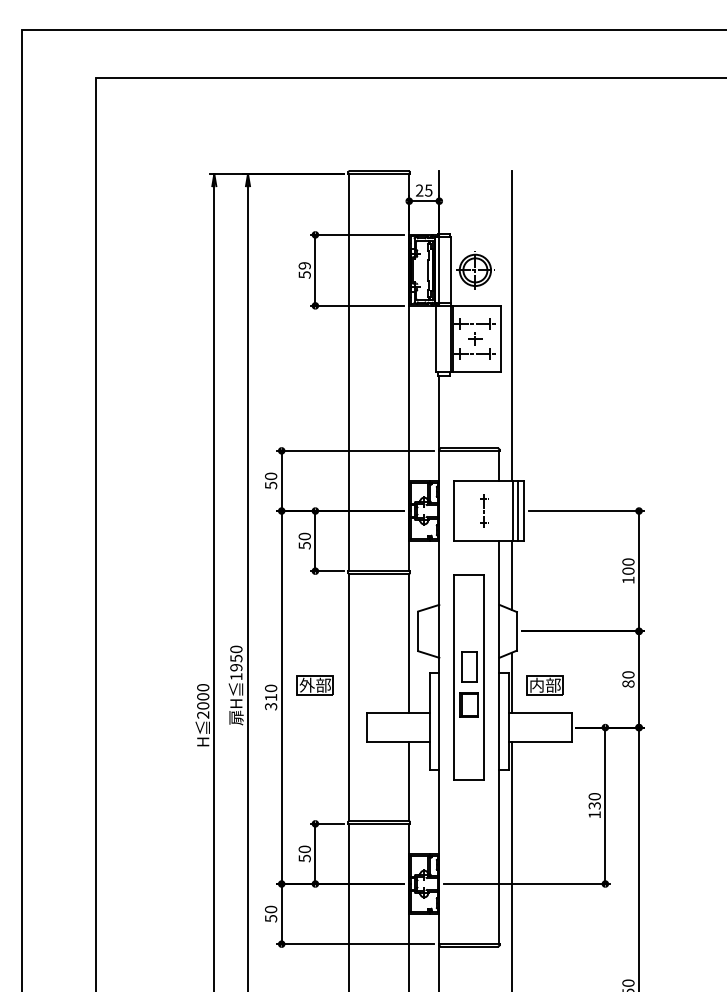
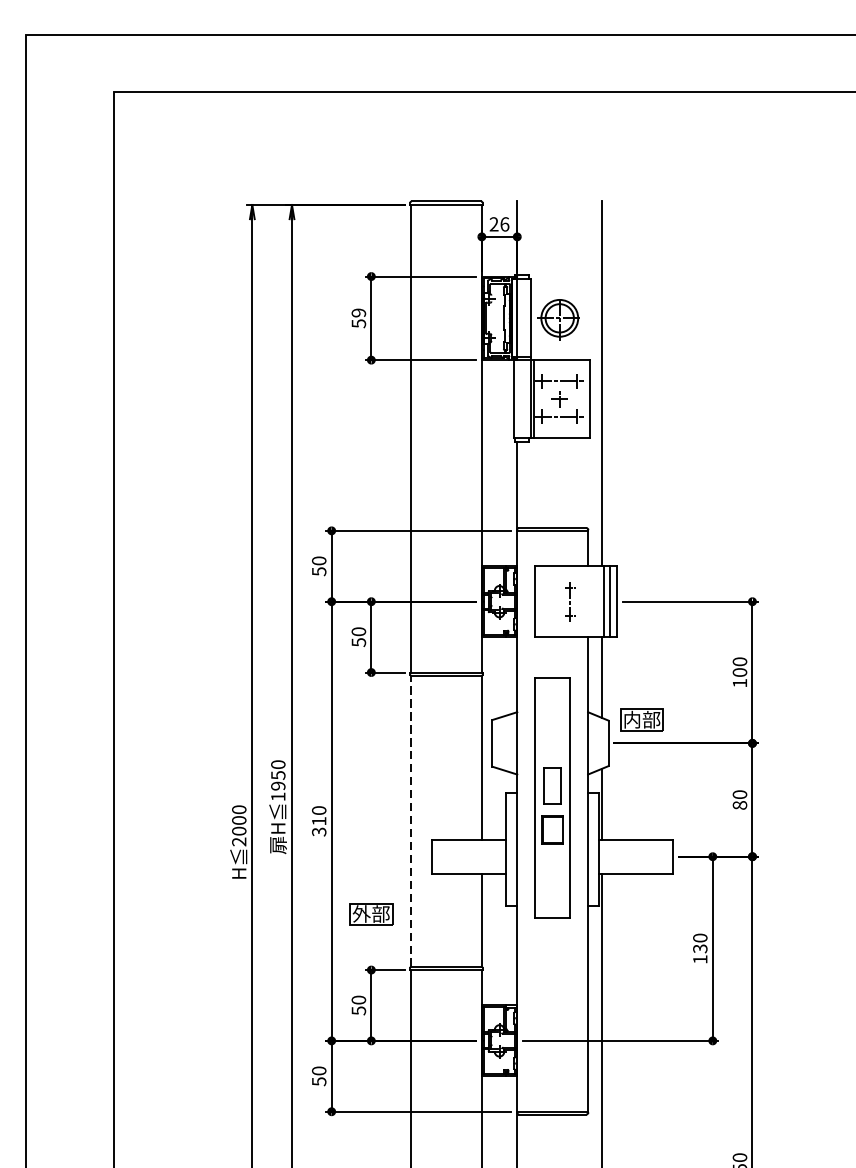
text: (428, 190) -> (504, 224), 25 -> 26
part: (314, 685) -> (370, 914), moved
part: (544, 685) -> (641, 720), moved
line: (349, 697) -> (411, 821), solid -> dashed

